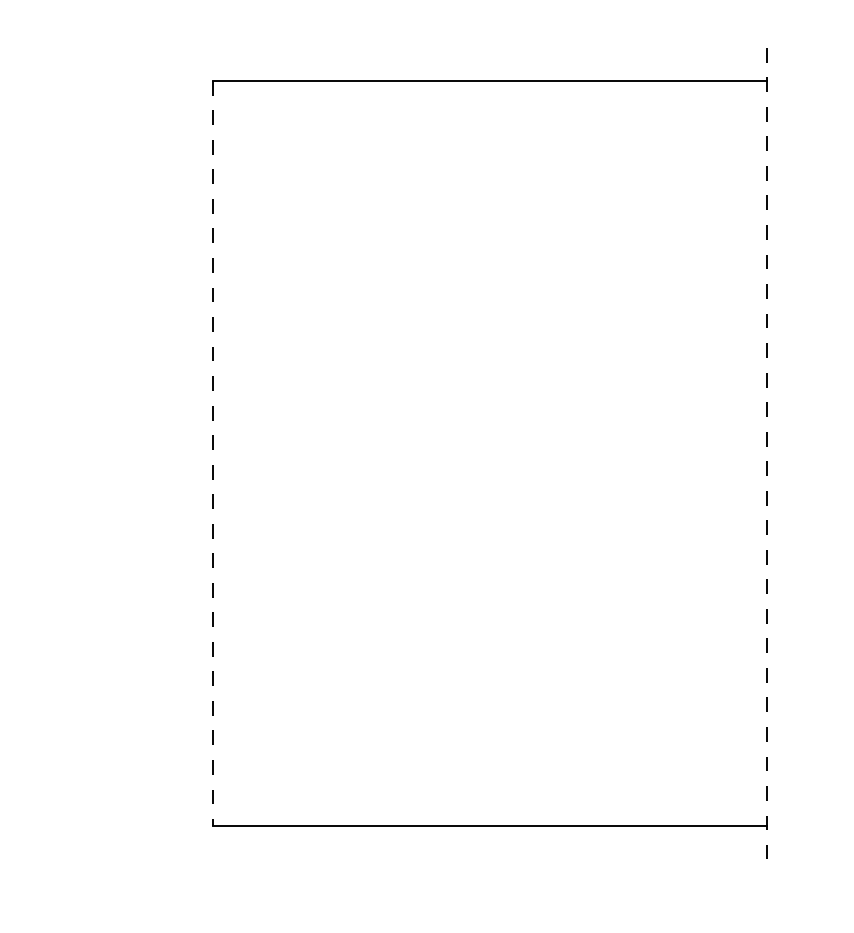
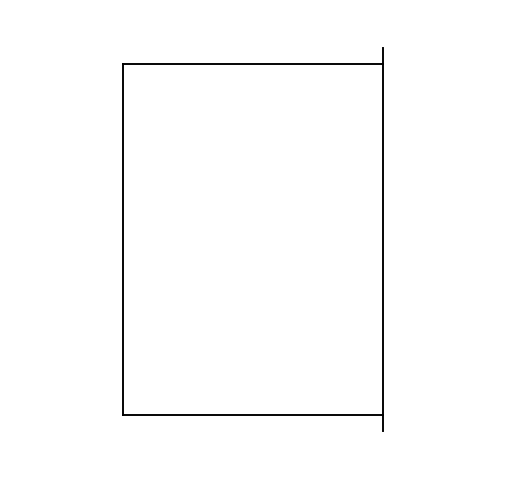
line: (212, 453) -> (122, 239), dashed -> solid
line: (766, 455) -> (383, 240), dashed -> solid

